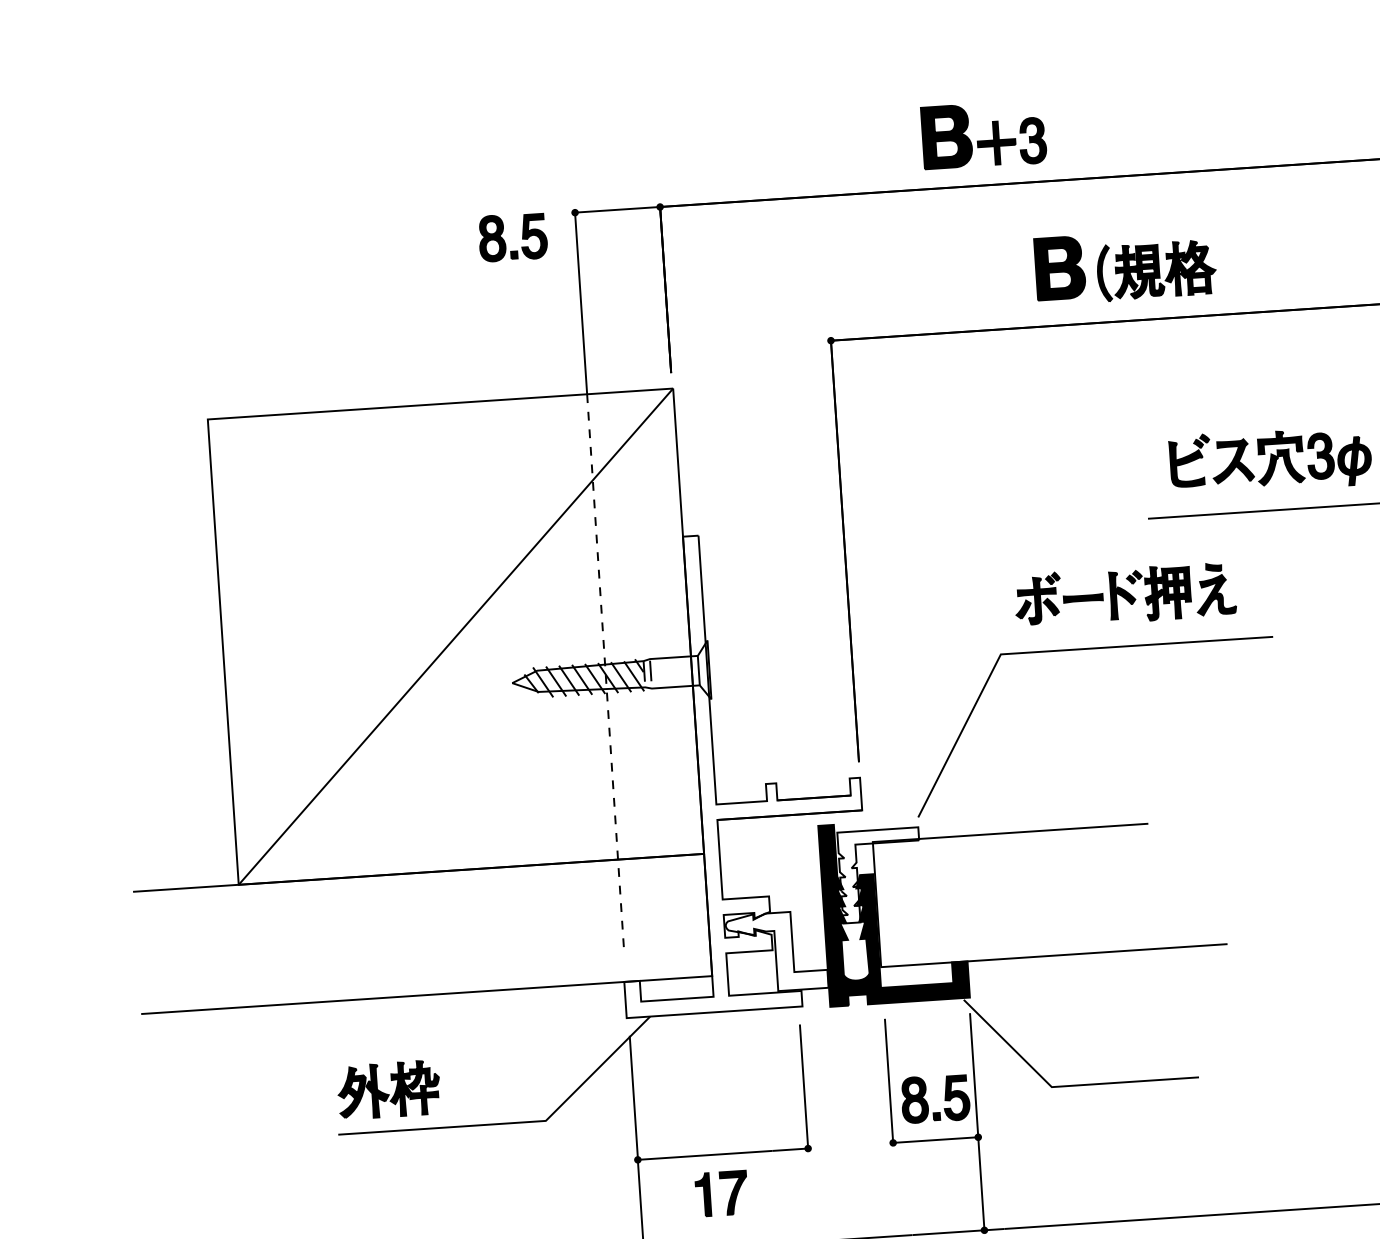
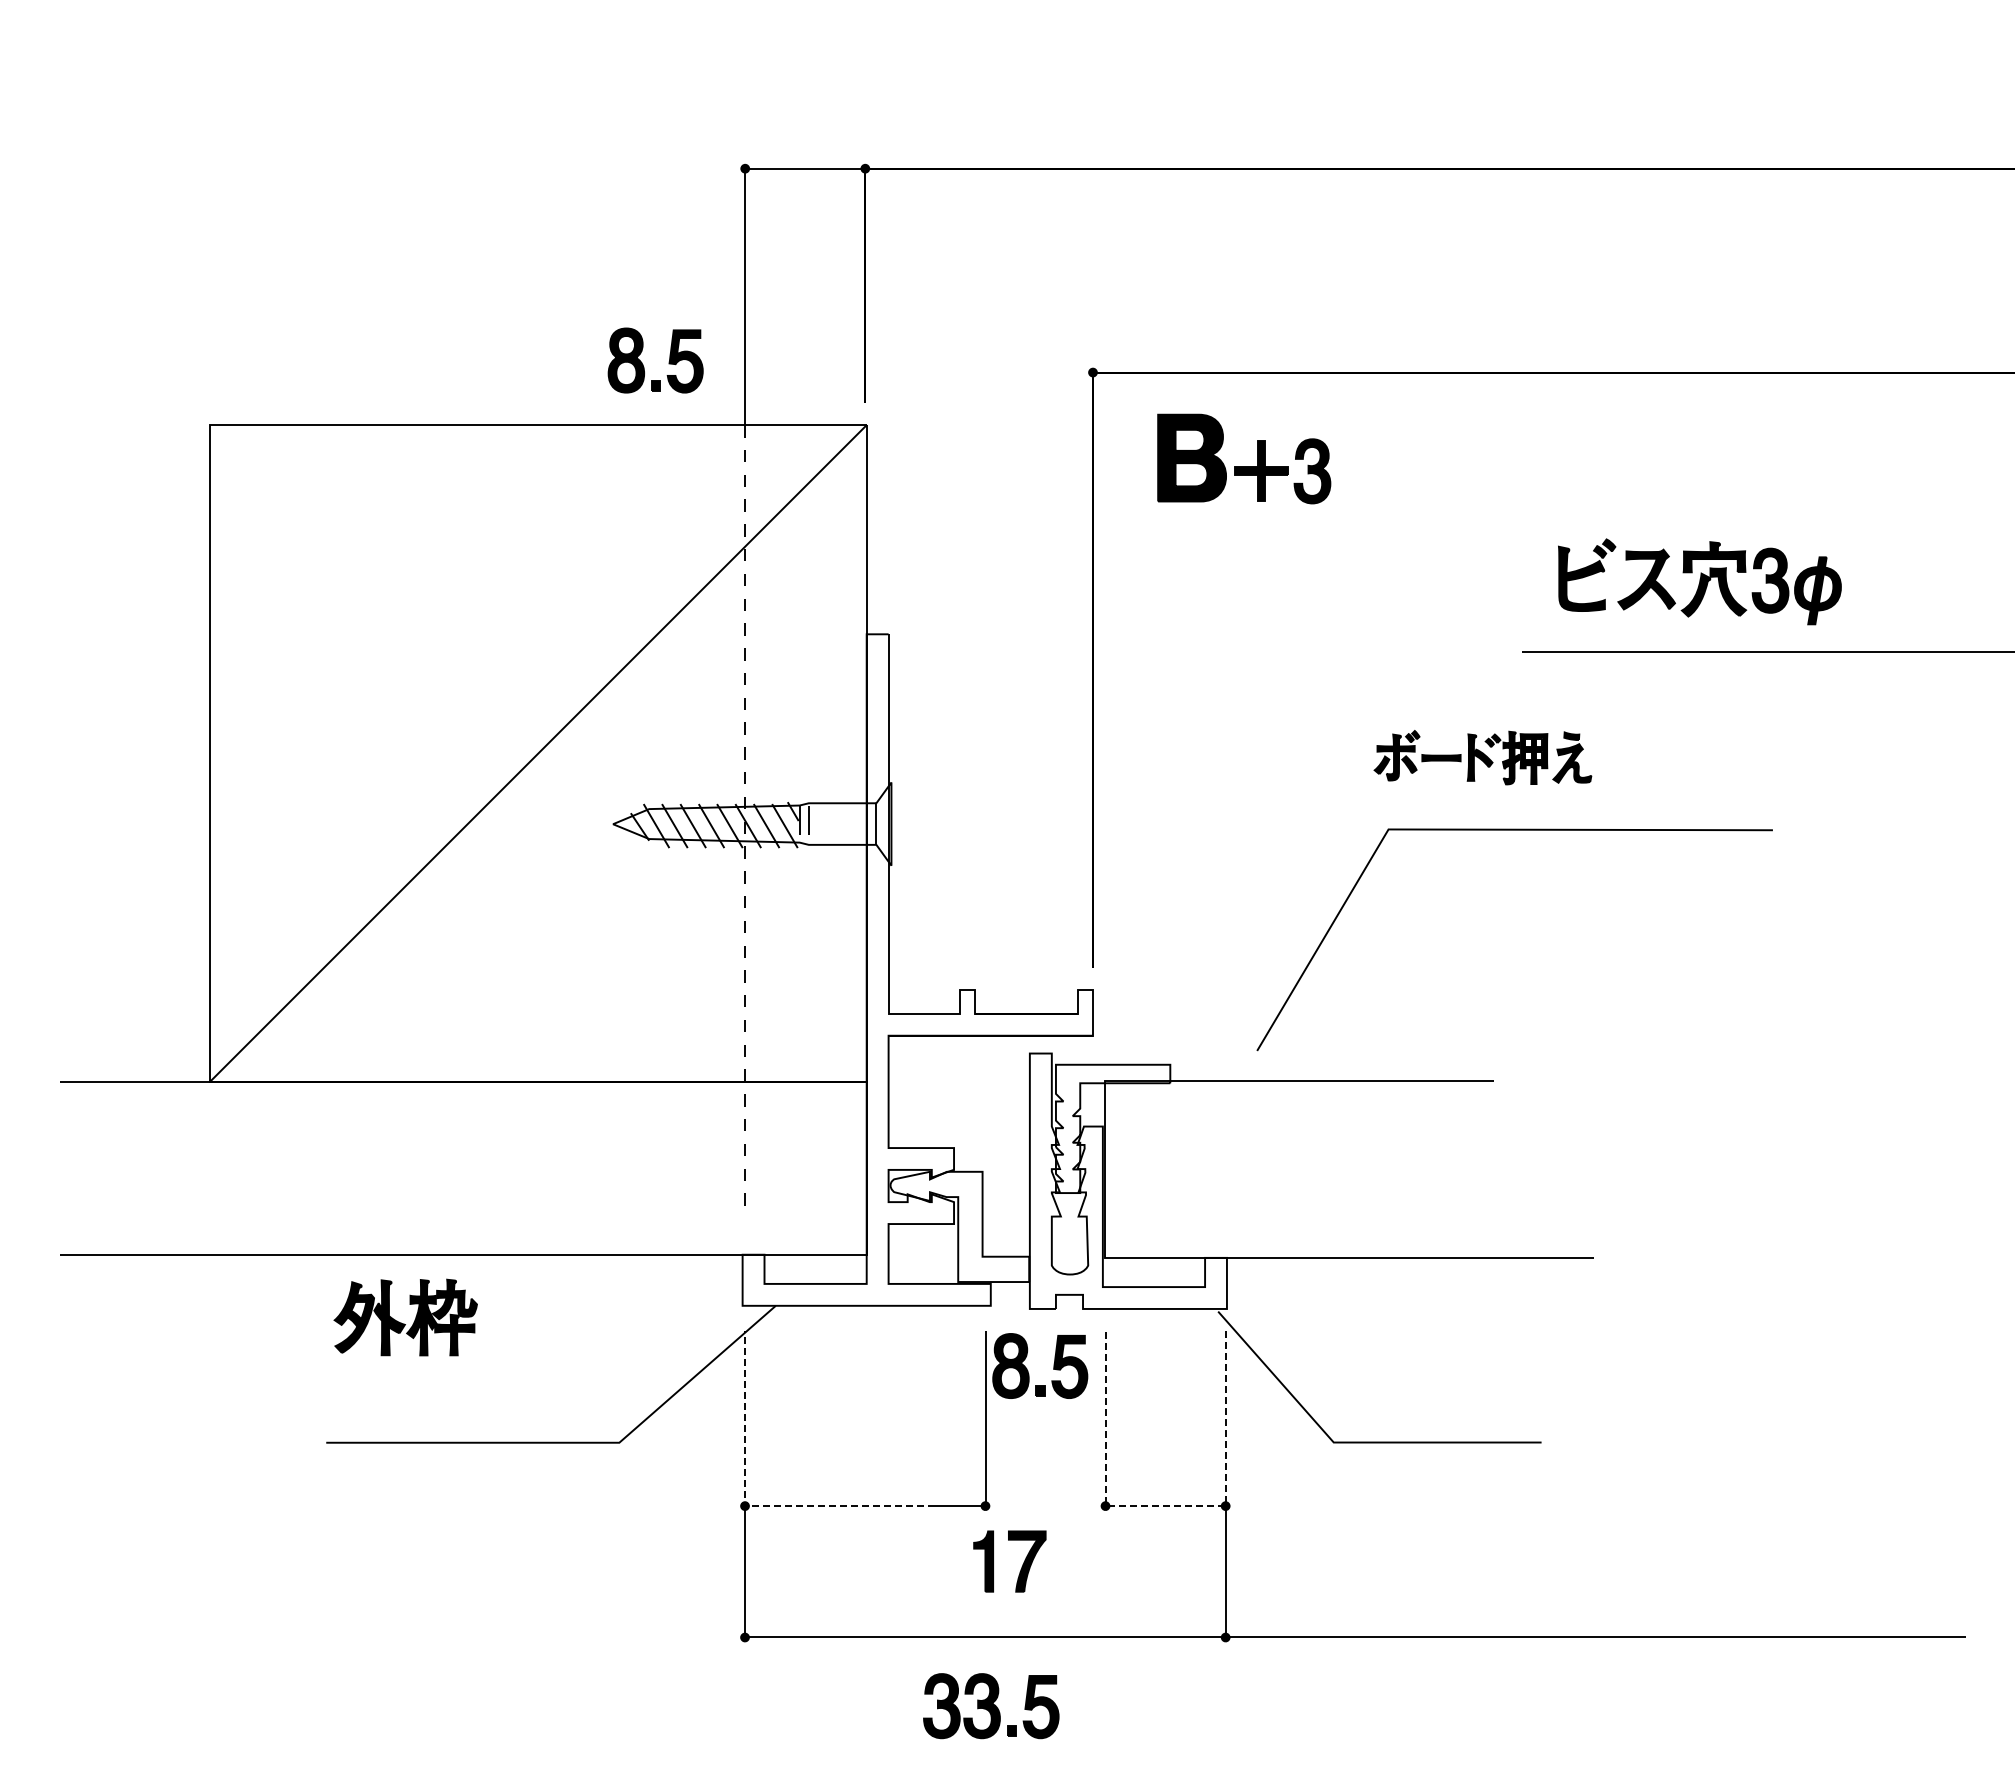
part: (984, 140) -> (1244, 466), moved
part: (504, 240) -> (643, 364), moved
part: (1125, 266) -> (1514, 295), removed
part: (1124, 594) -> (1482, 757), size x0.7
line: (1090, 649) -> (1514, 830), moved
fill: (893, 911) -> (1127, 1180), removed
part: (388, 1094) -> (404, 1323), moved
part: (944, 1097) -> (1053, 1365), moved
line: (935, 1140) -> (1165, 1506), solid -> dashed
line: (642, 1159) -> (751, 1506), solid -> dashed
part: (730, 1196) -> (1021, 1566), moved

